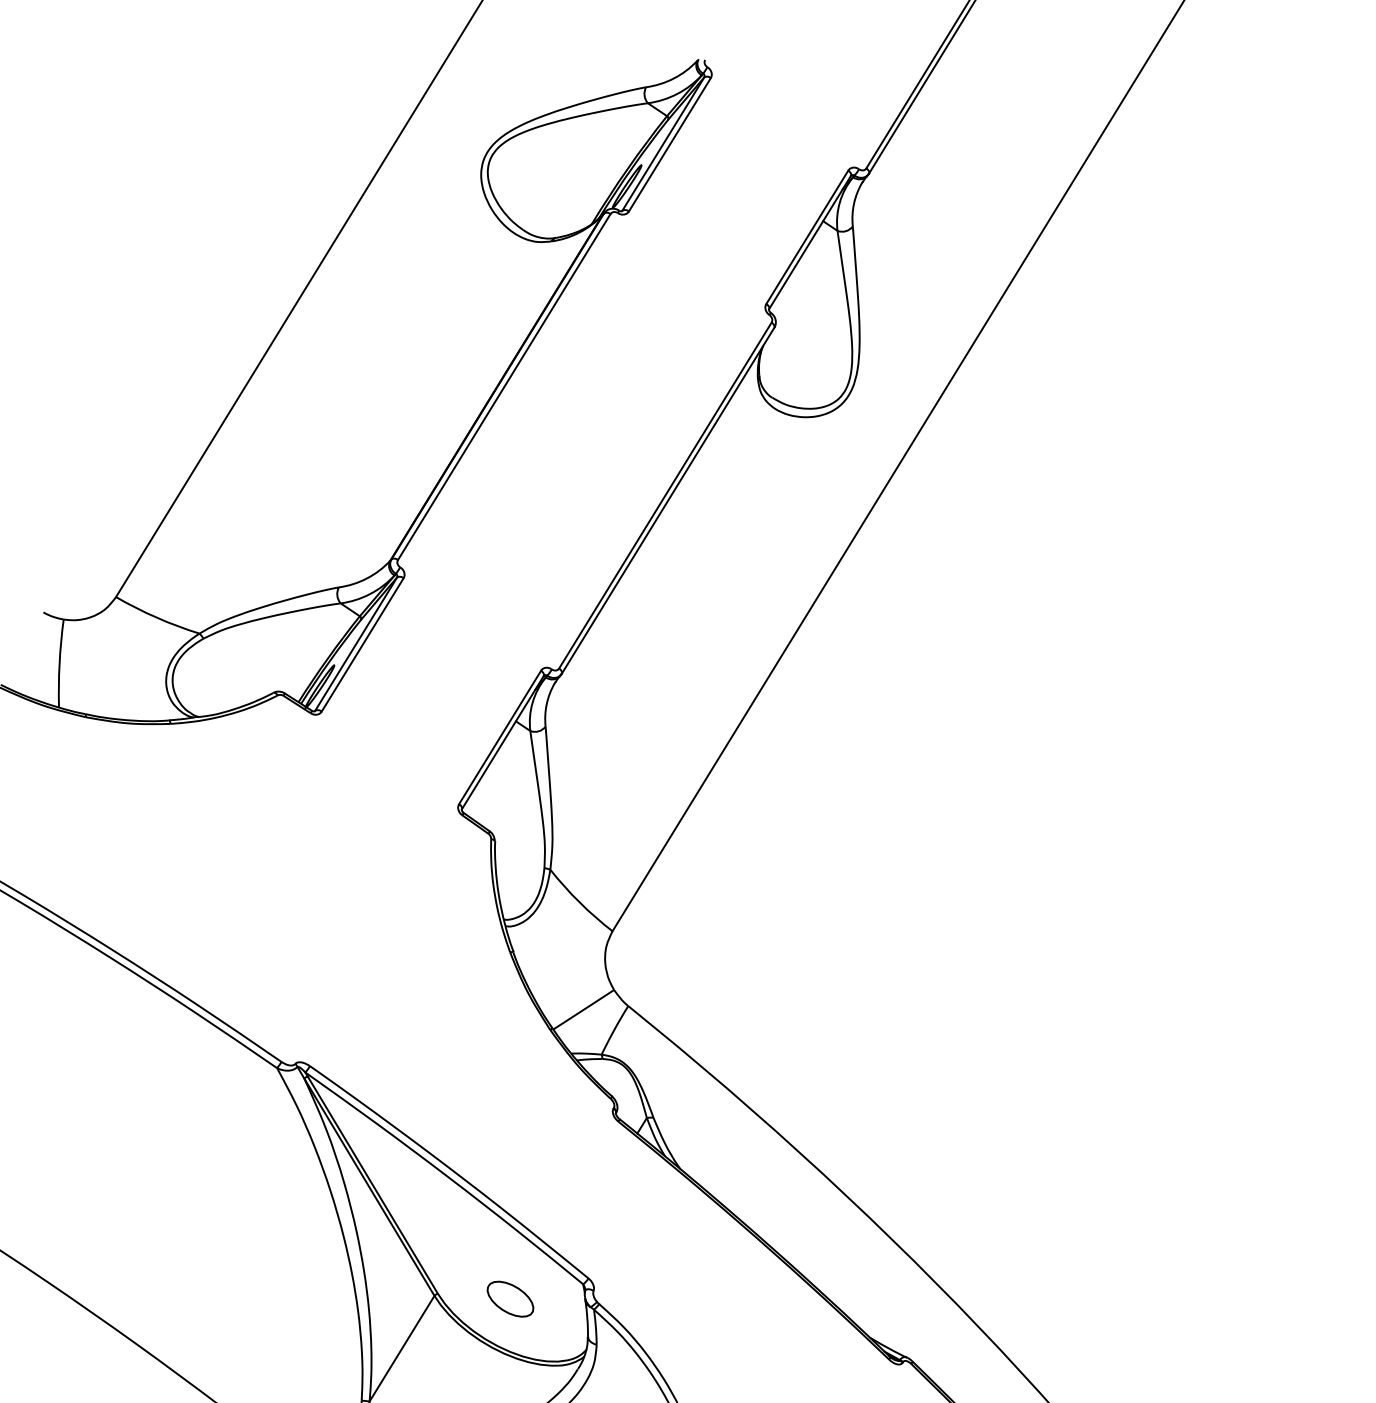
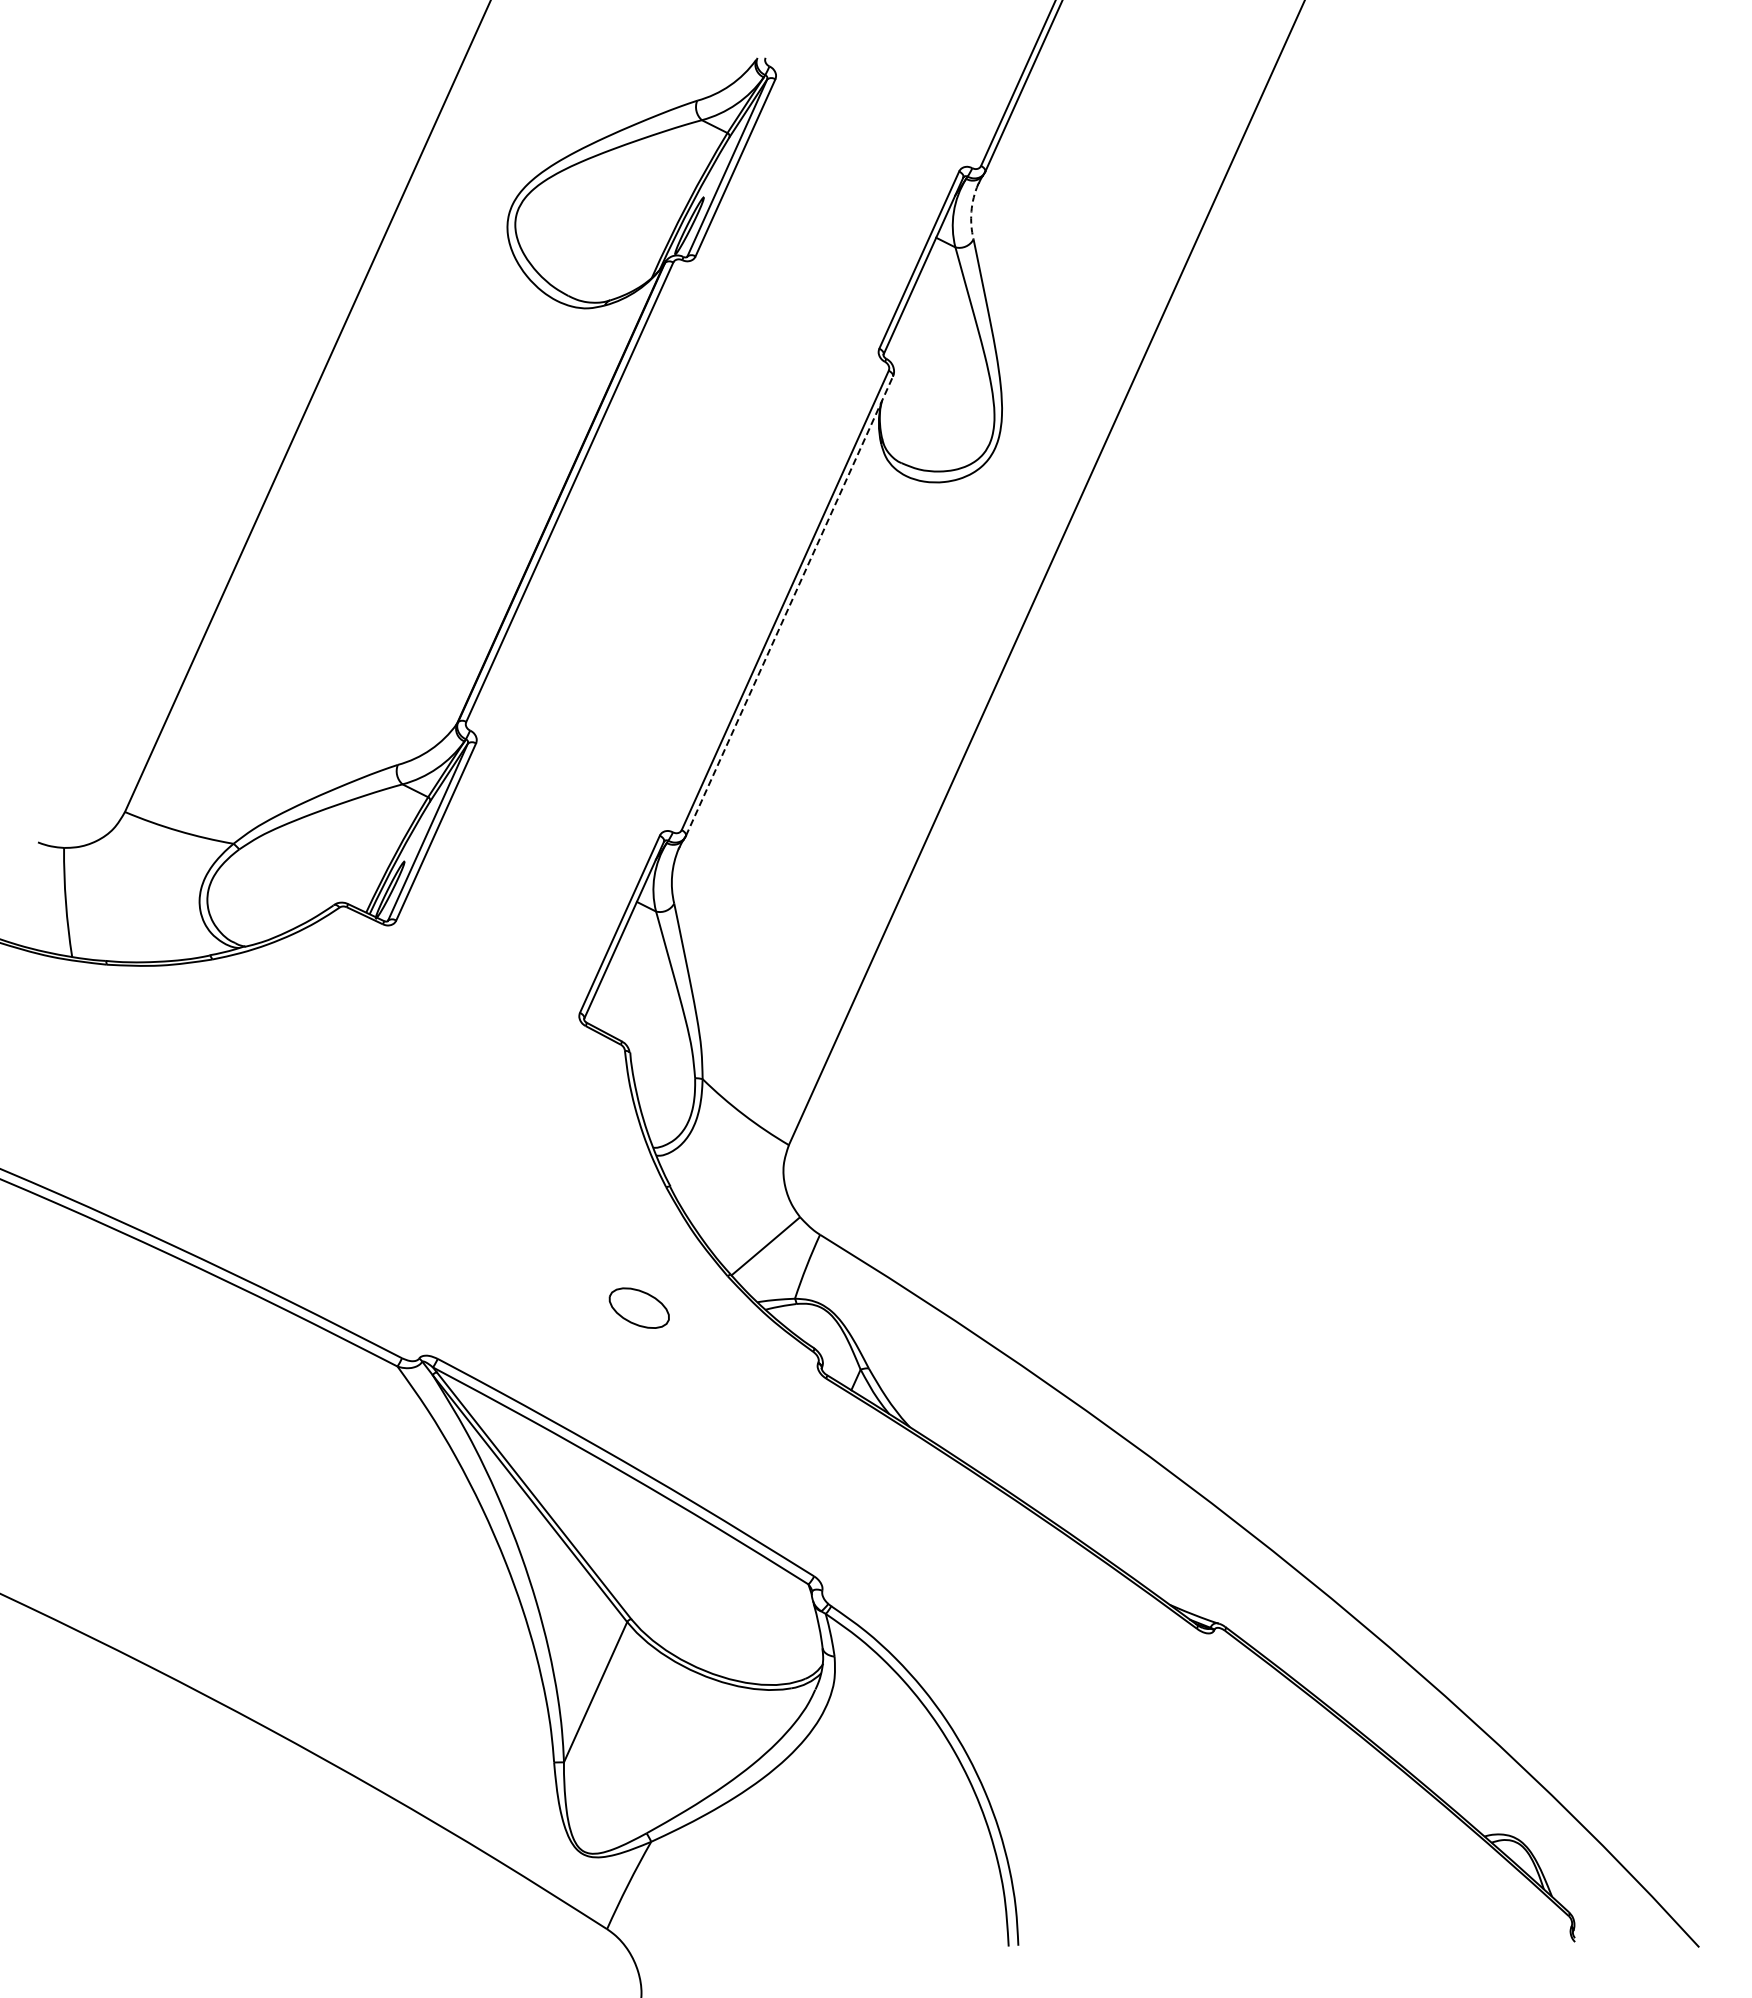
arc: (854, 203) -> (971, 211), solid -> dashed
line: (668, 500) -> (789, 606), solid -> dashed
part: (509, 1298) -> (638, 1307), moved

